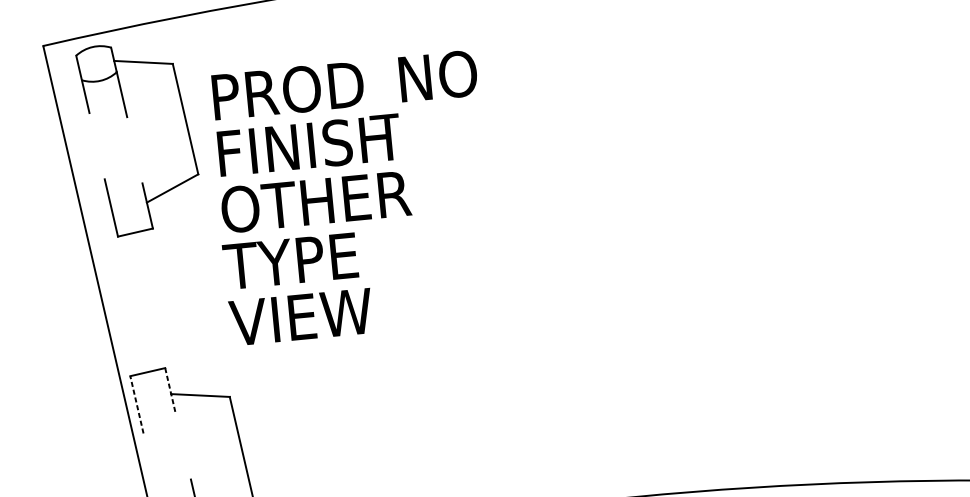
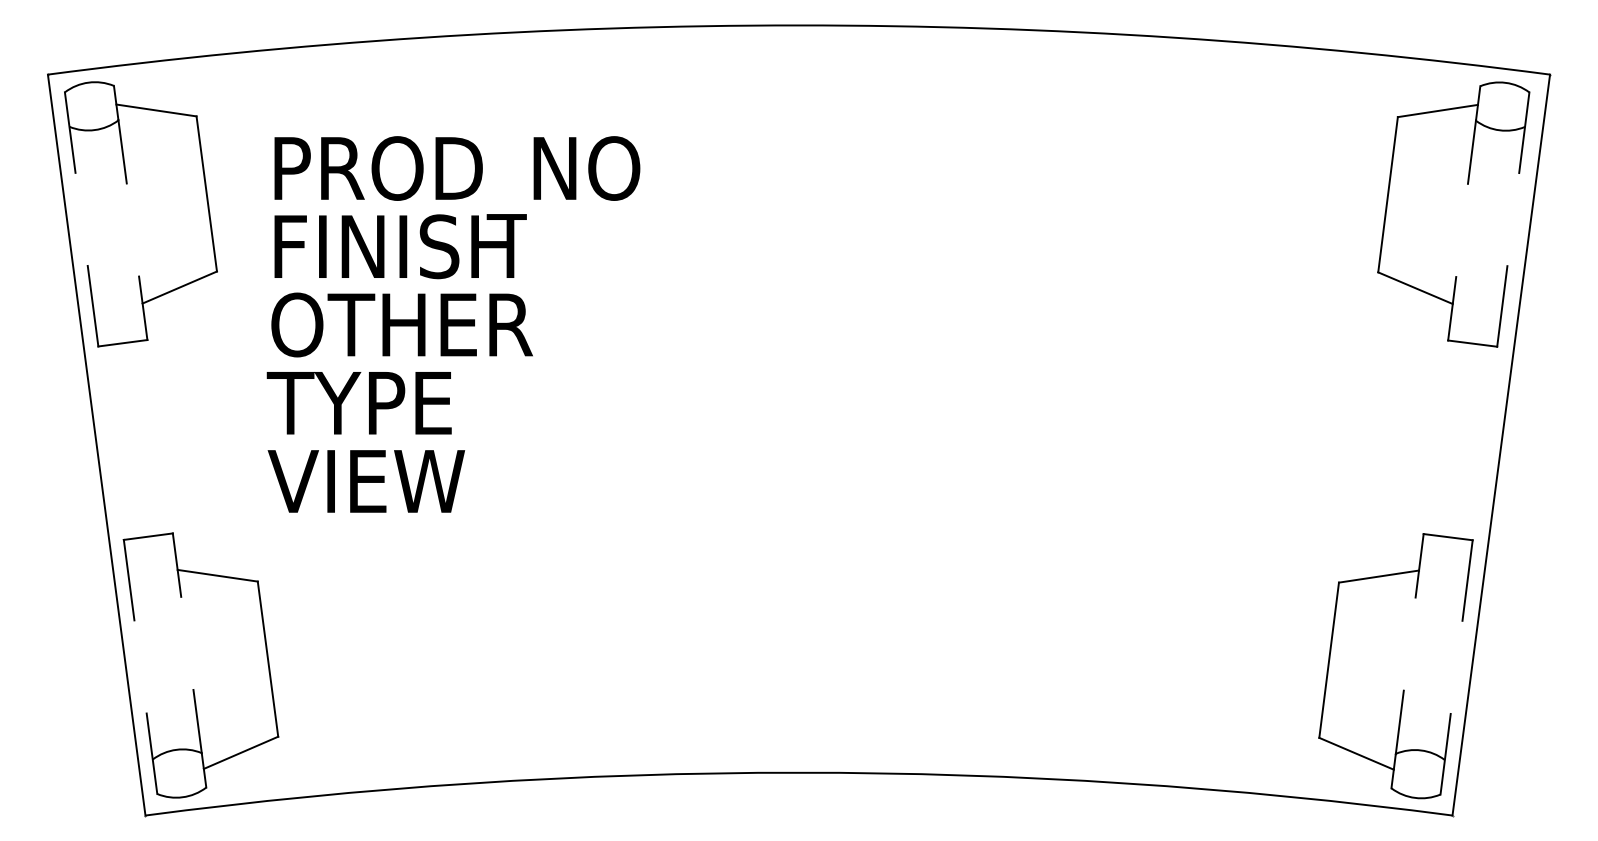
part: (127, 117) -> (127, 184), moved
line: (170, 390) -> (177, 565), dashed -> solid
line: (137, 405) -> (129, 580), dashed -> solid

